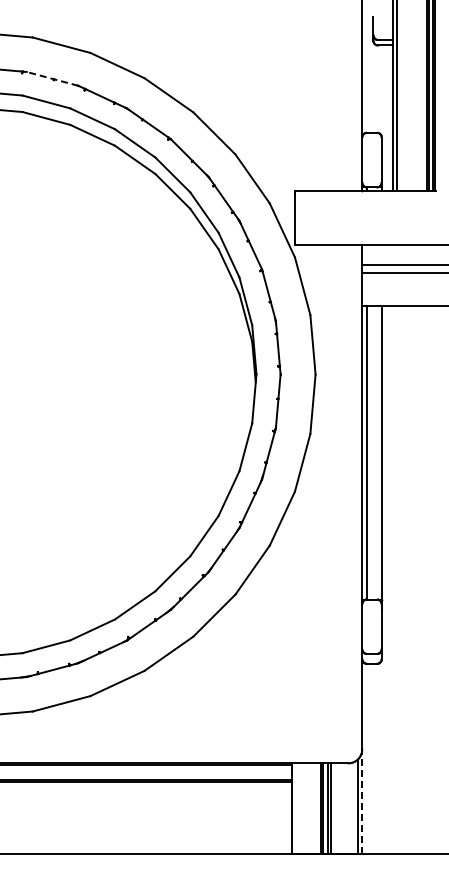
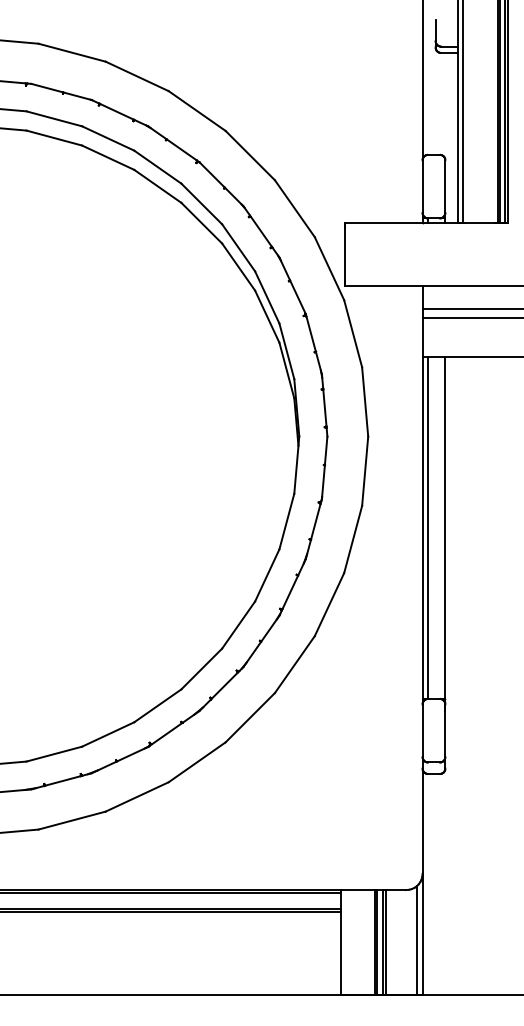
line: (52, 78) -> (61, 91), dashed -> solid
line: (362, 800) -> (422, 933), dashed -> solid

